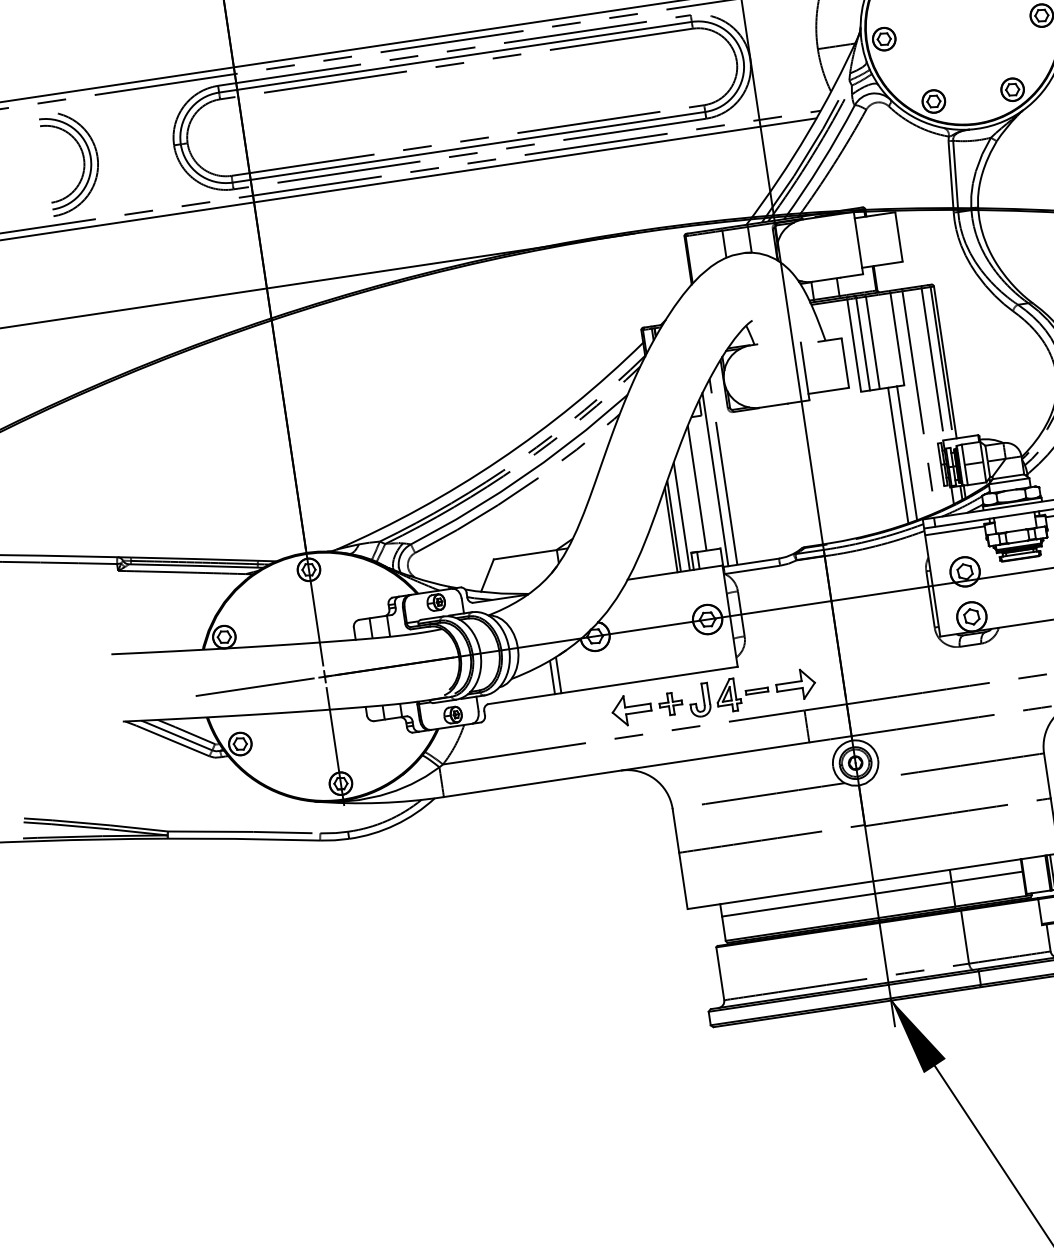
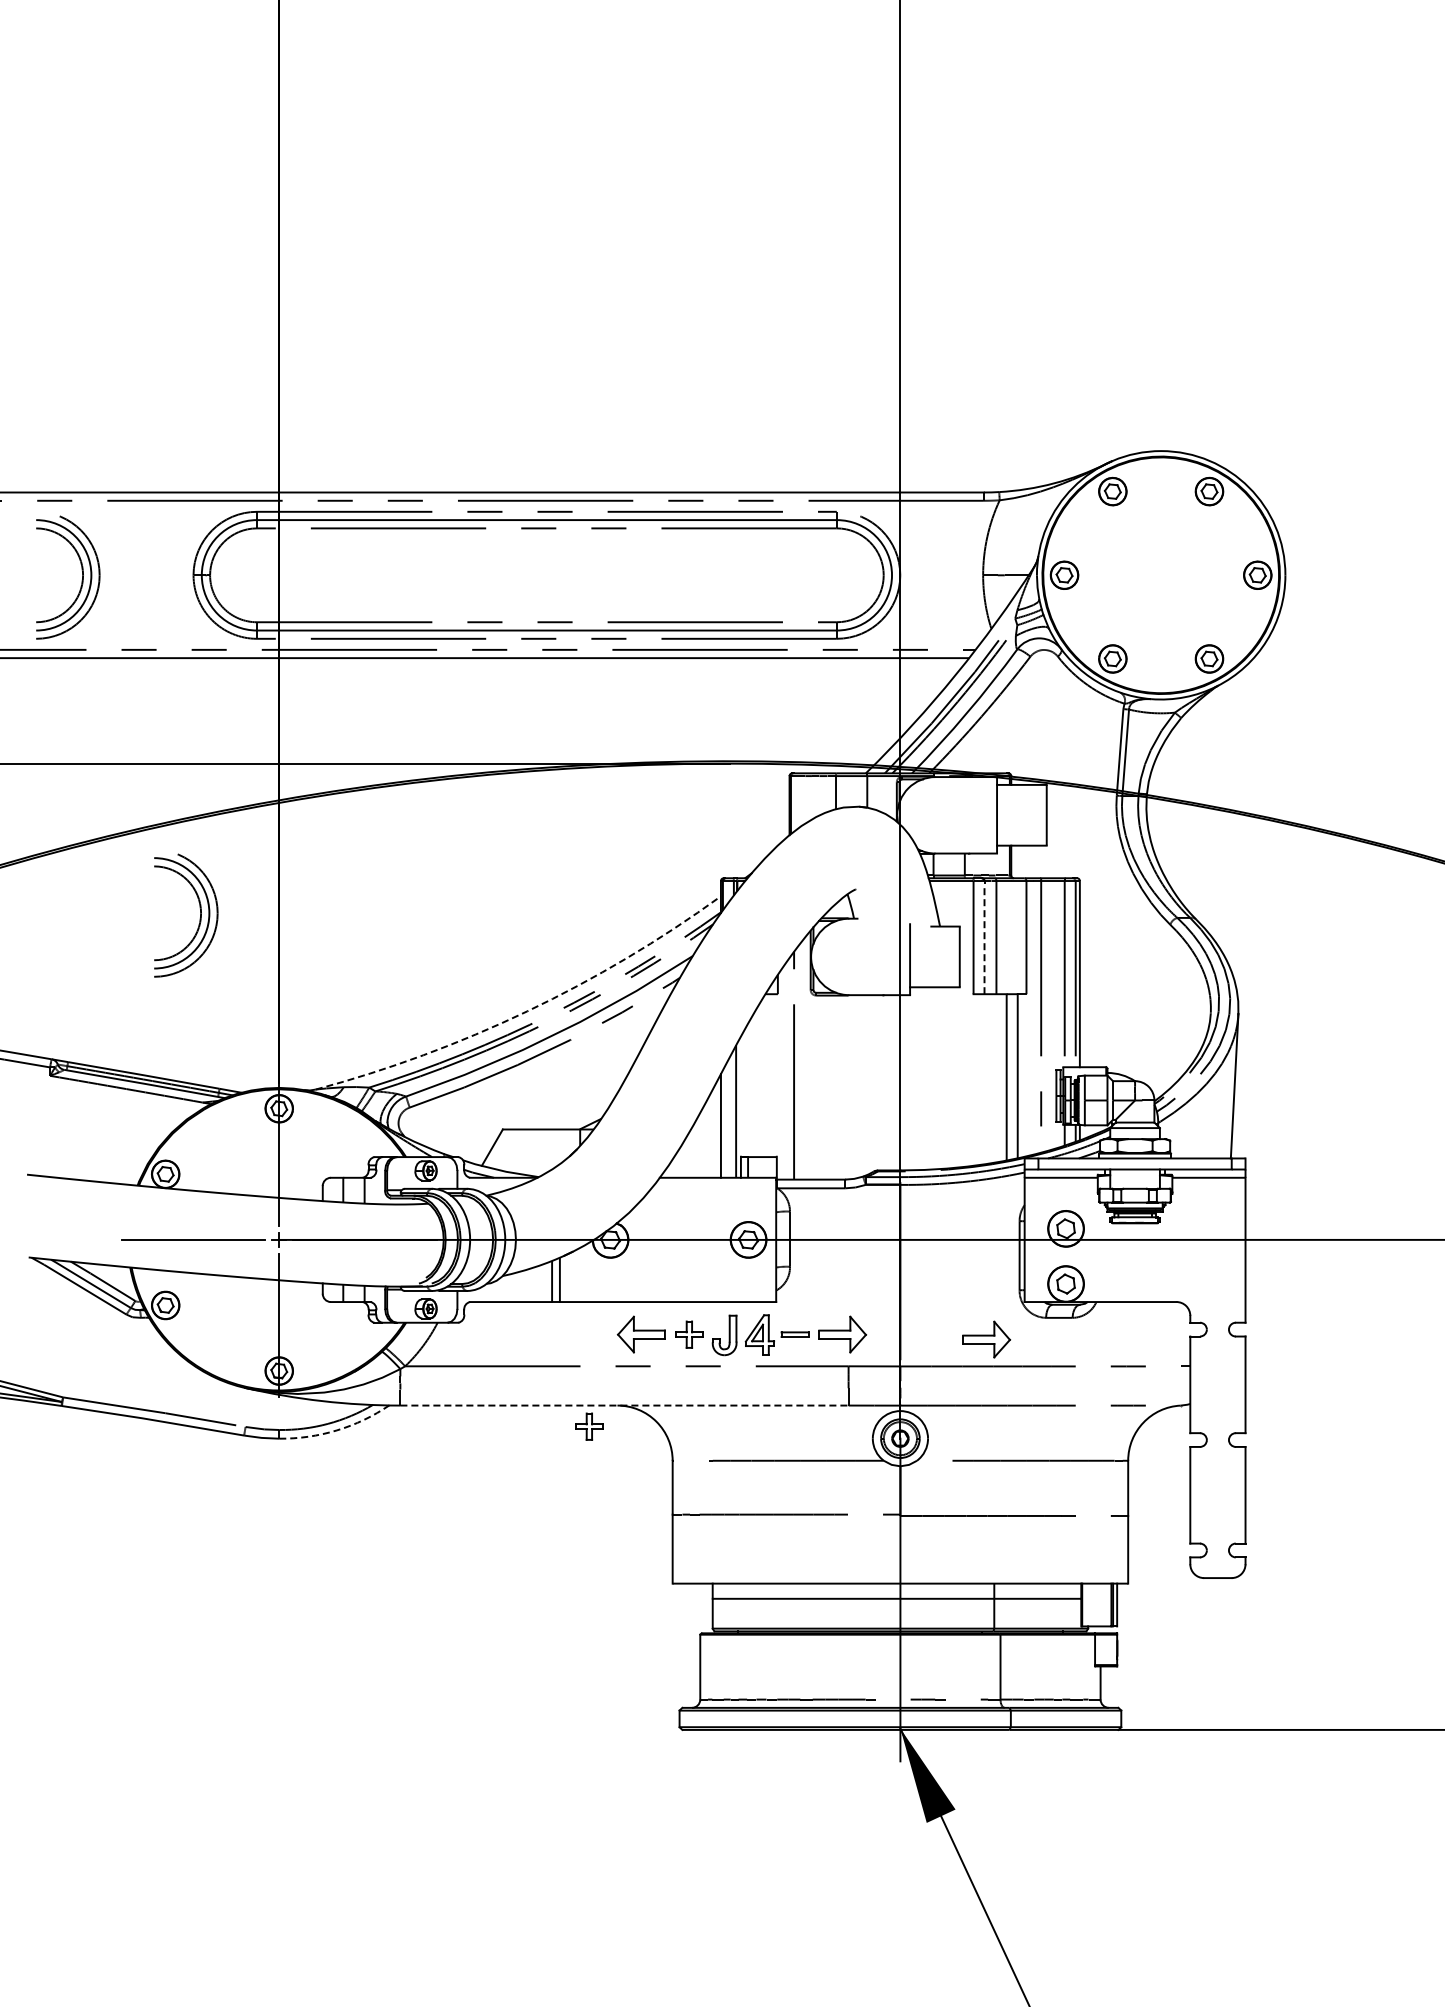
line: (863, 344) -> (984, 937), solid -> dashed
part: (220, 424) -> (199, 918), added
arc: (499, 460) -> (527, 1011), solid -> dashed
line: (715, 479) -> (783, 1073), removed
line: (697, 488) -> (759, 1080), removed
line: (674, 525) -> (725, 1121), removed
part: (913, 671) -> (986, 1339), added
line: (626, 769) -> (624, 1405), solid -> dashed
part: (600, 791) -> (589, 1426), added
arc: (394, 825) -> (336, 1430), solid -> dashed

